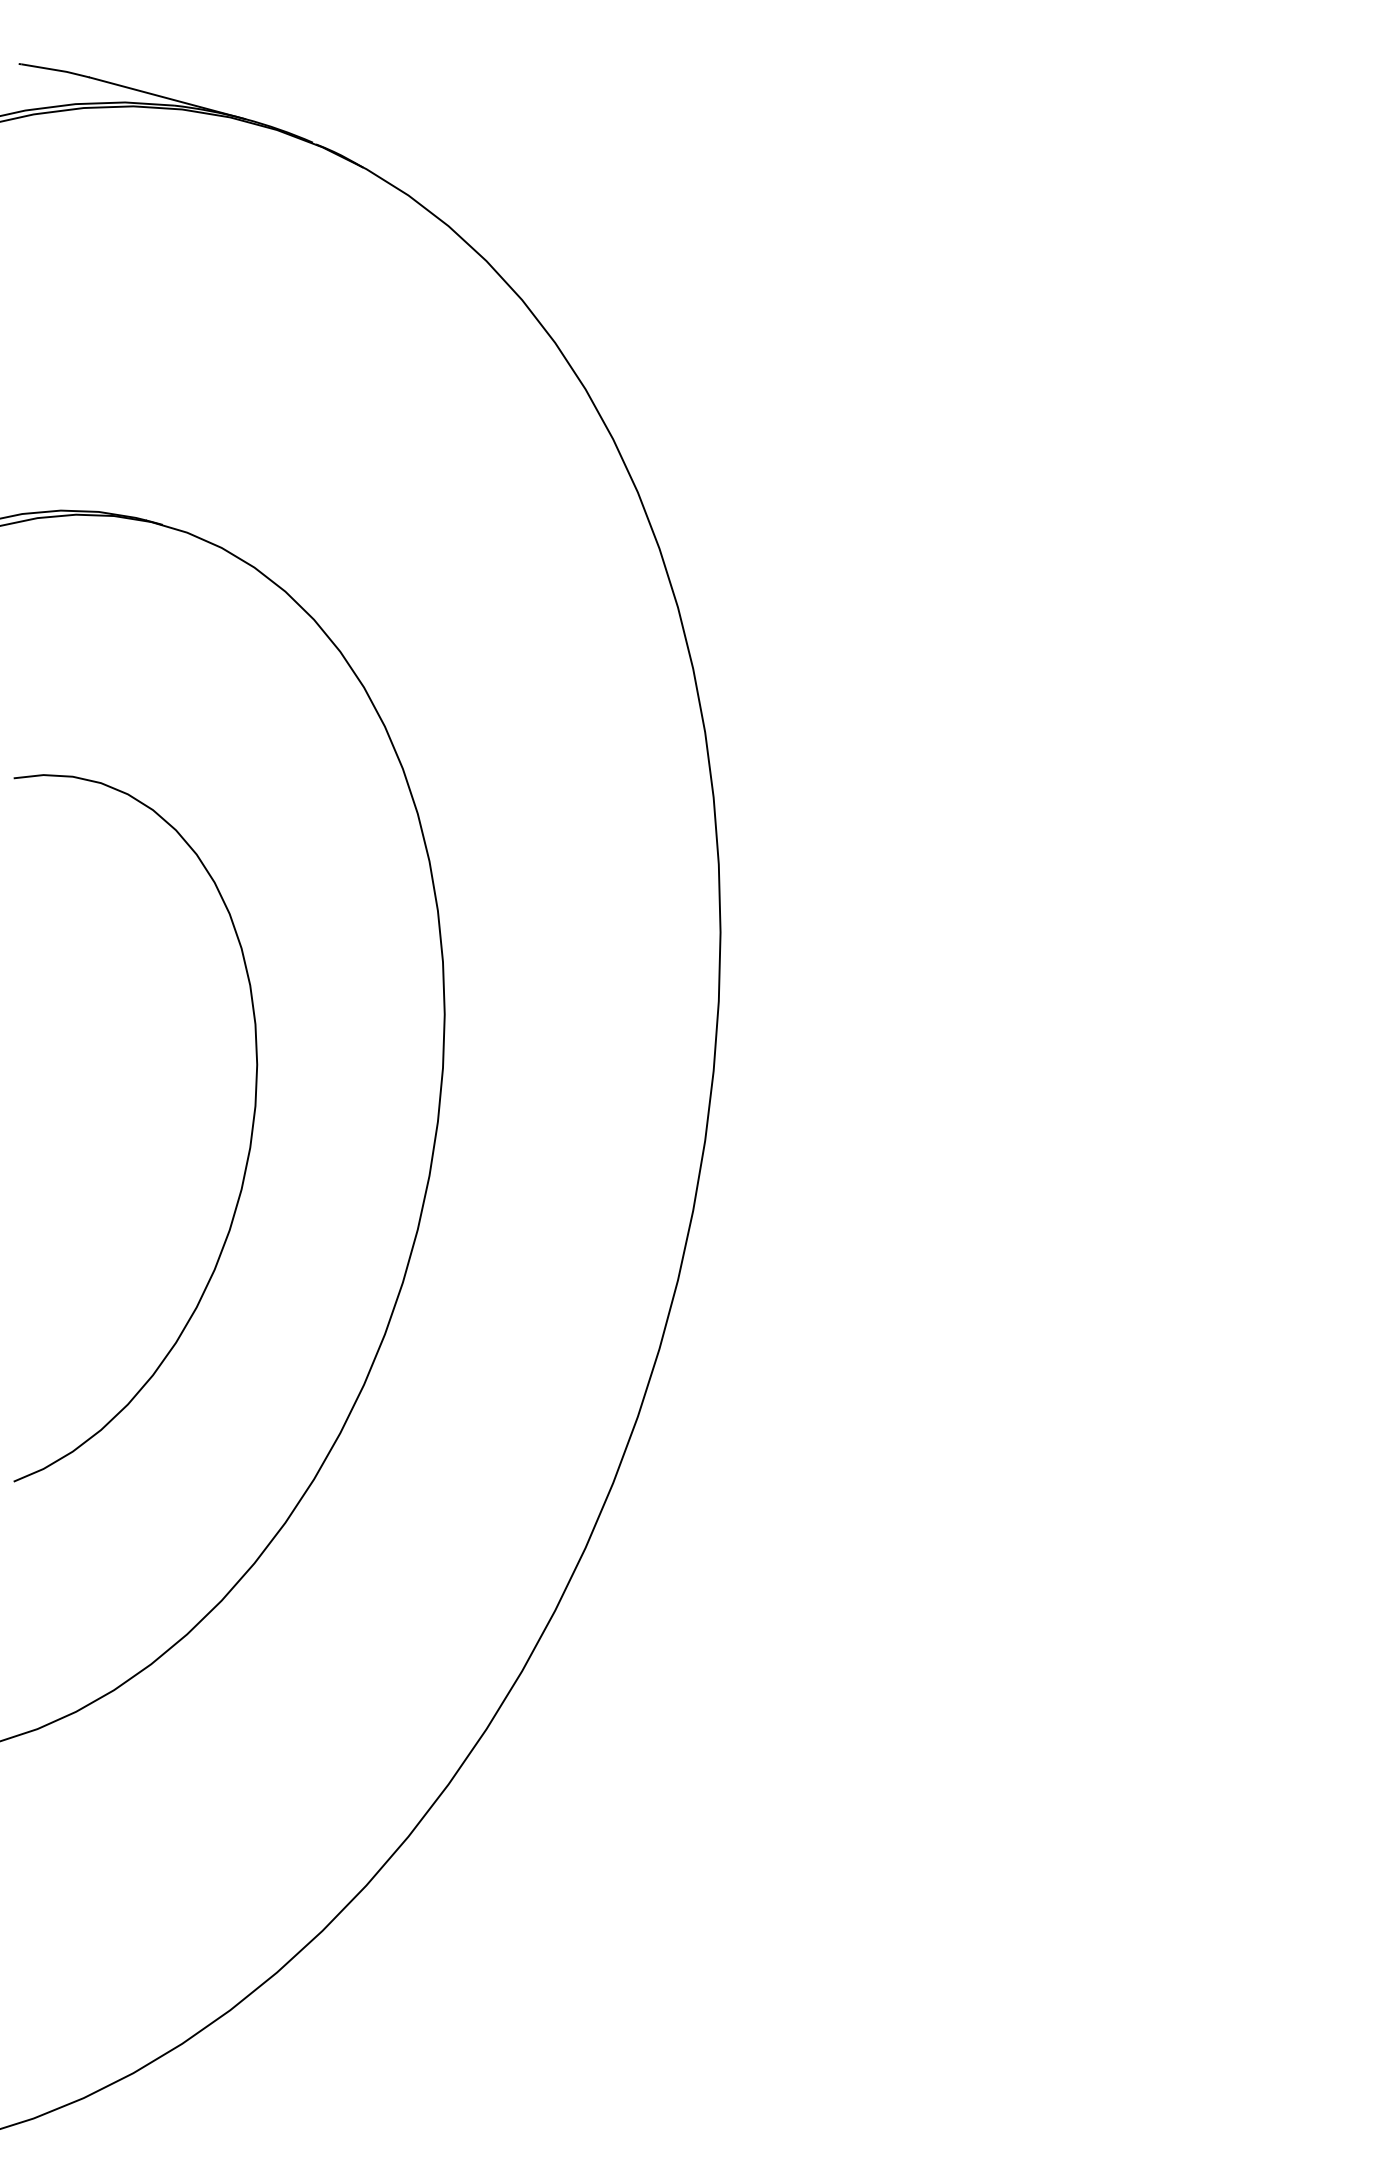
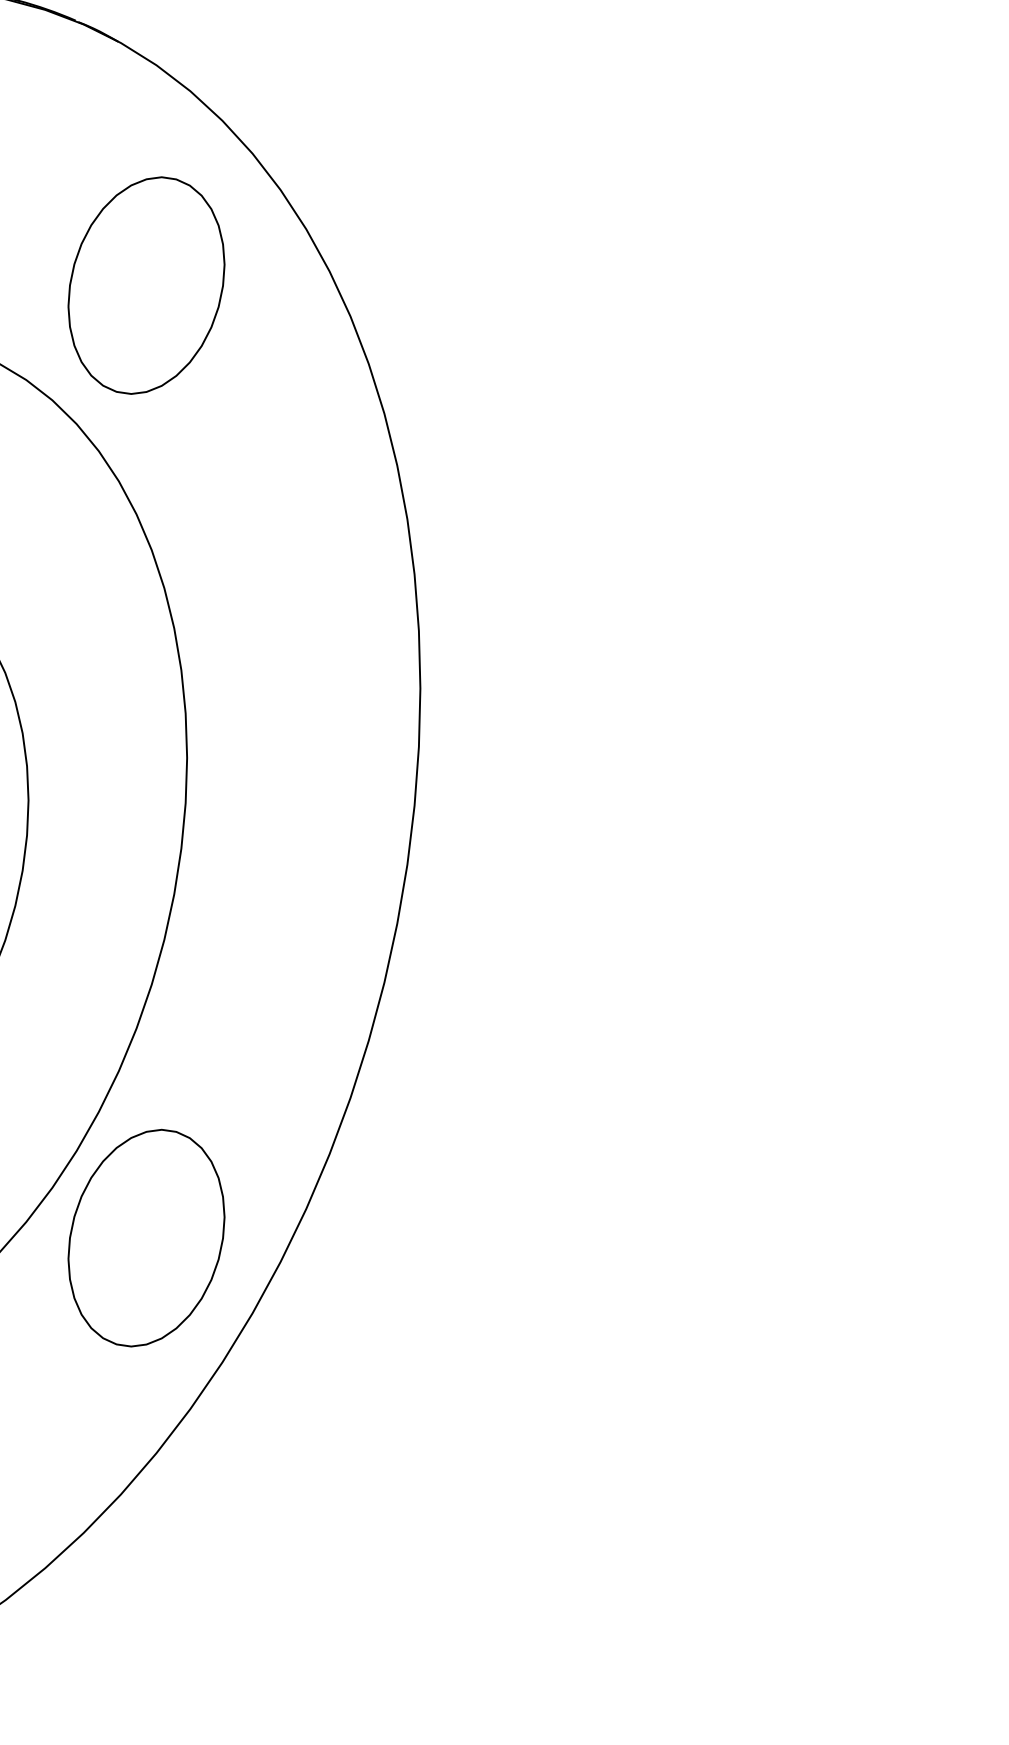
part: (396, 455) -> (146, 285), added
part: (396, 1582) -> (146, 1238), added

